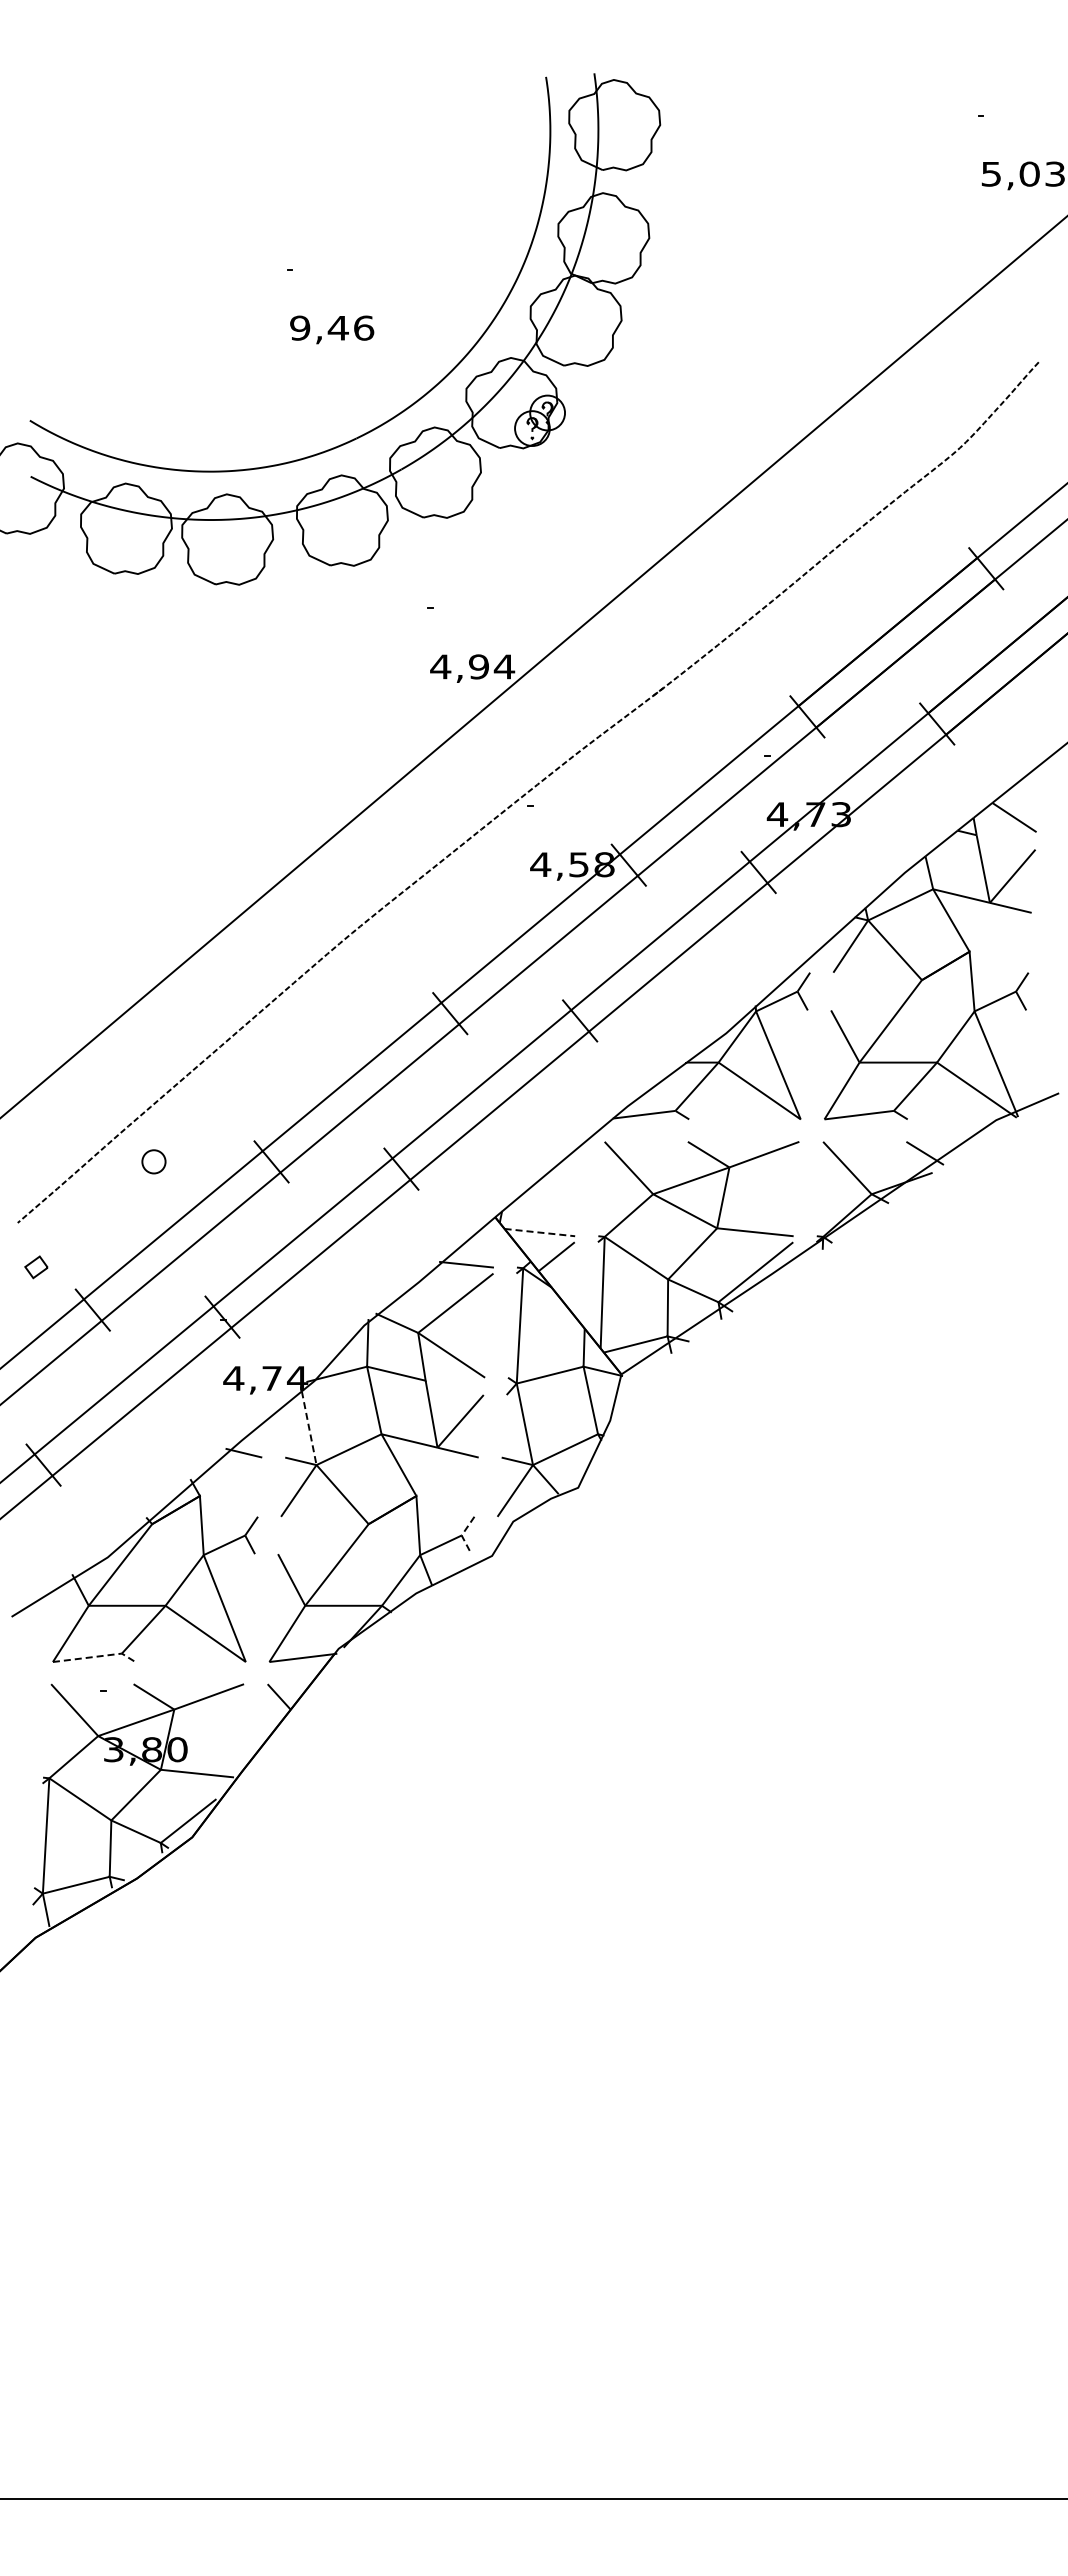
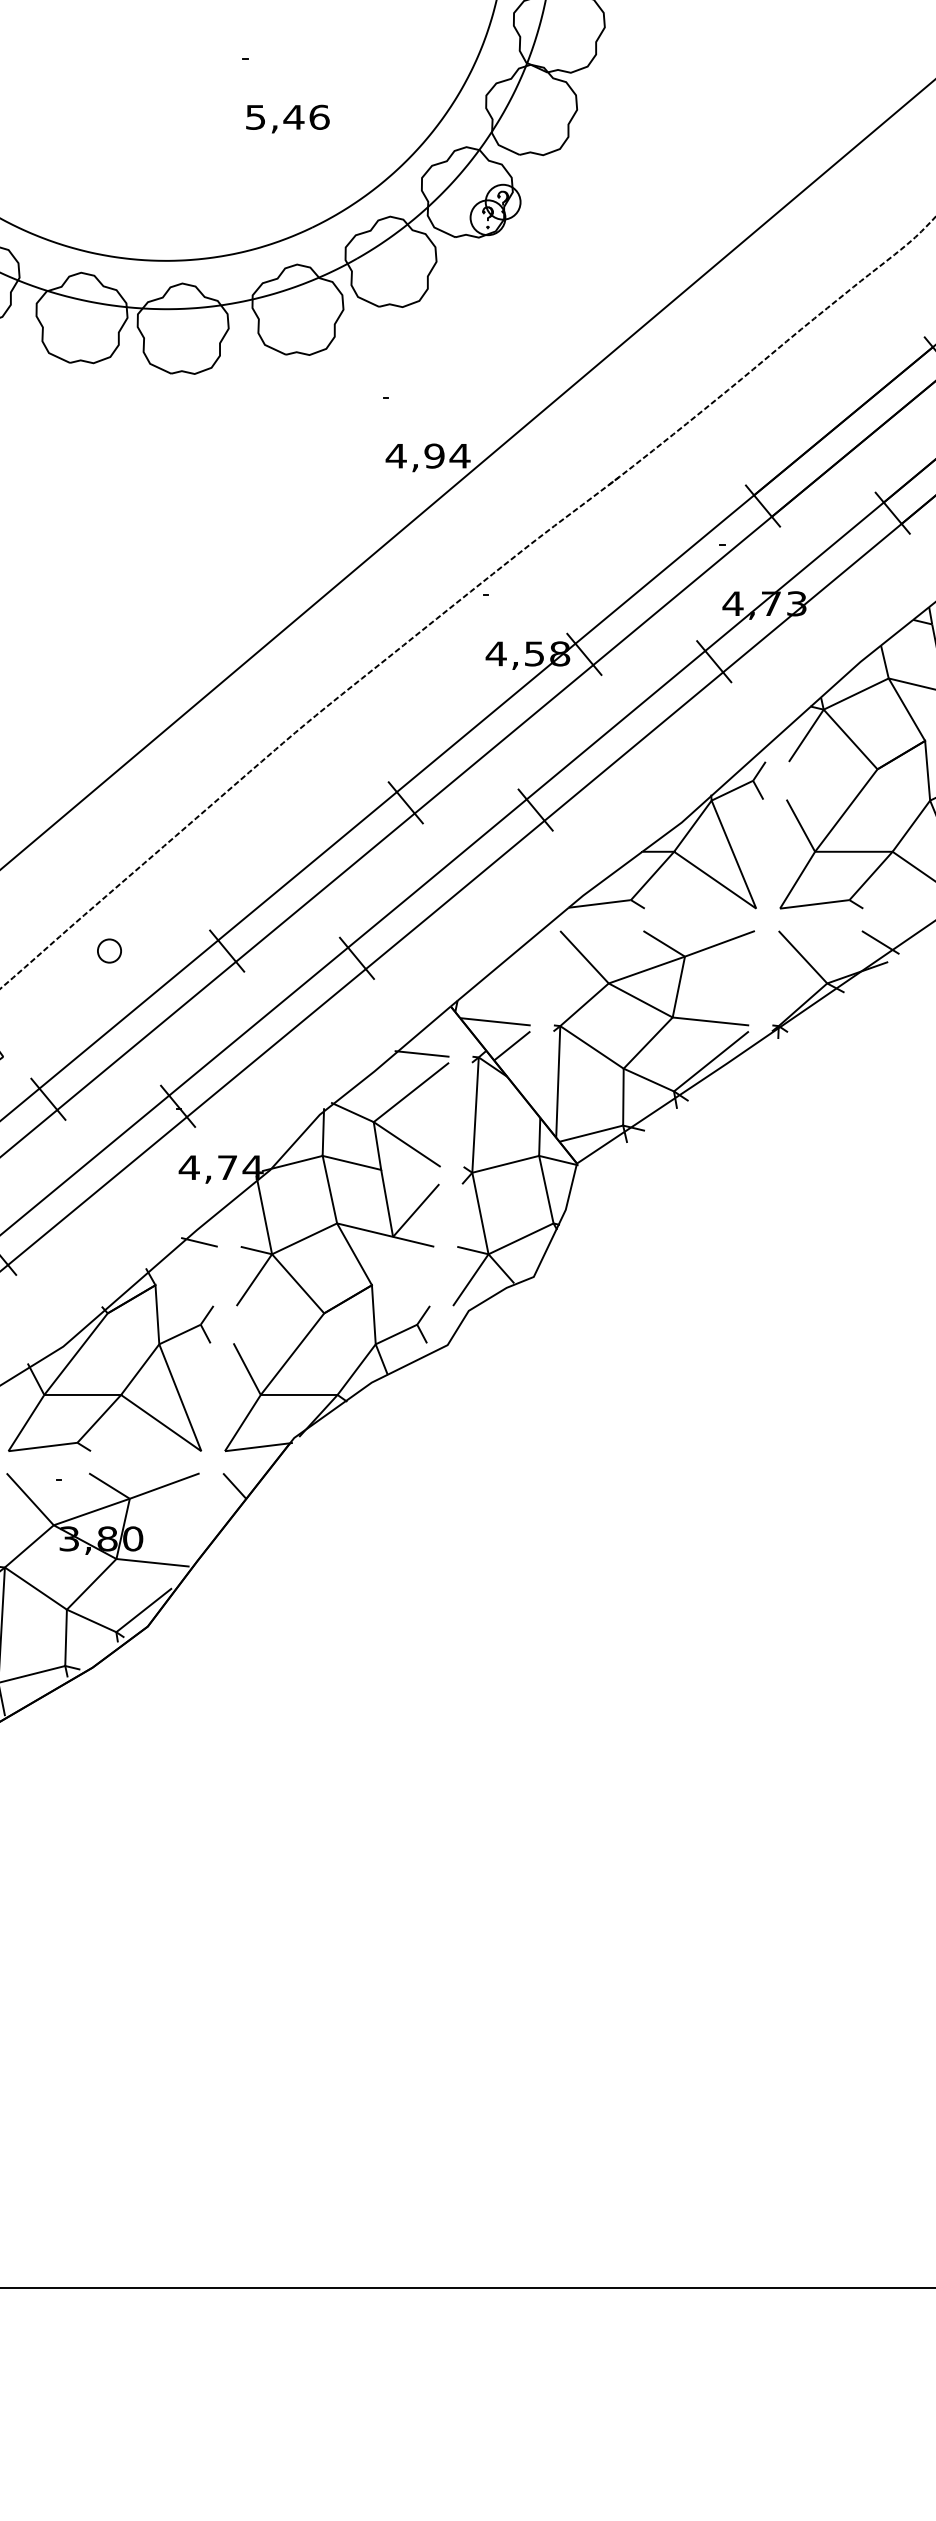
text: (300, 327) -> (256, 116), 9,46 -> 5,46
line: (540, 1232) -> (496, 1021), dashed -> solid
line: (309, 1428) -> (265, 1217), dashed -> solid
line: (461, 1535) -> (417, 1324), dashed -> solid
line: (96, 1656) -> (52, 1445), dashed -> solid

